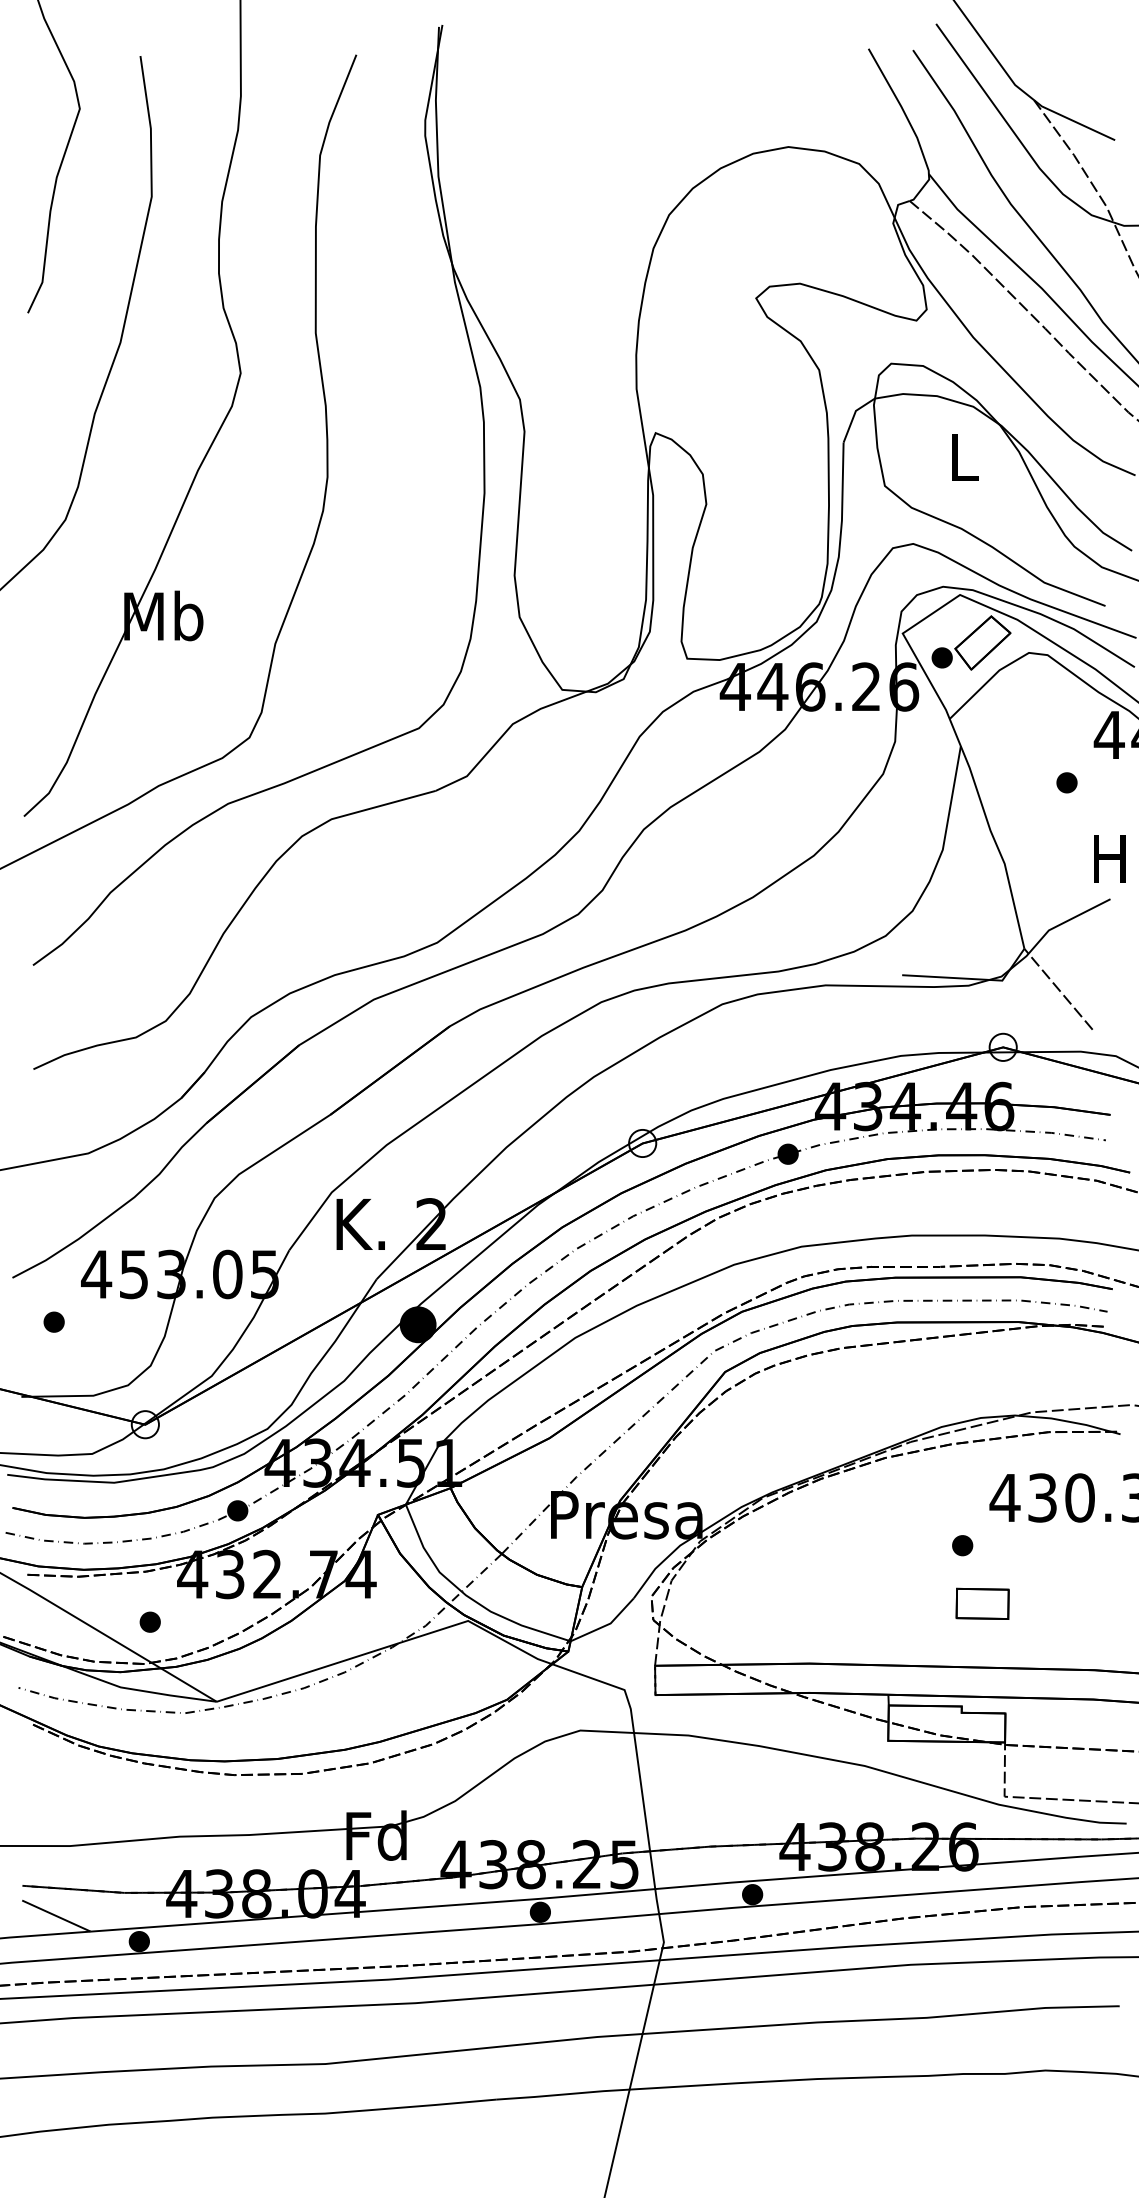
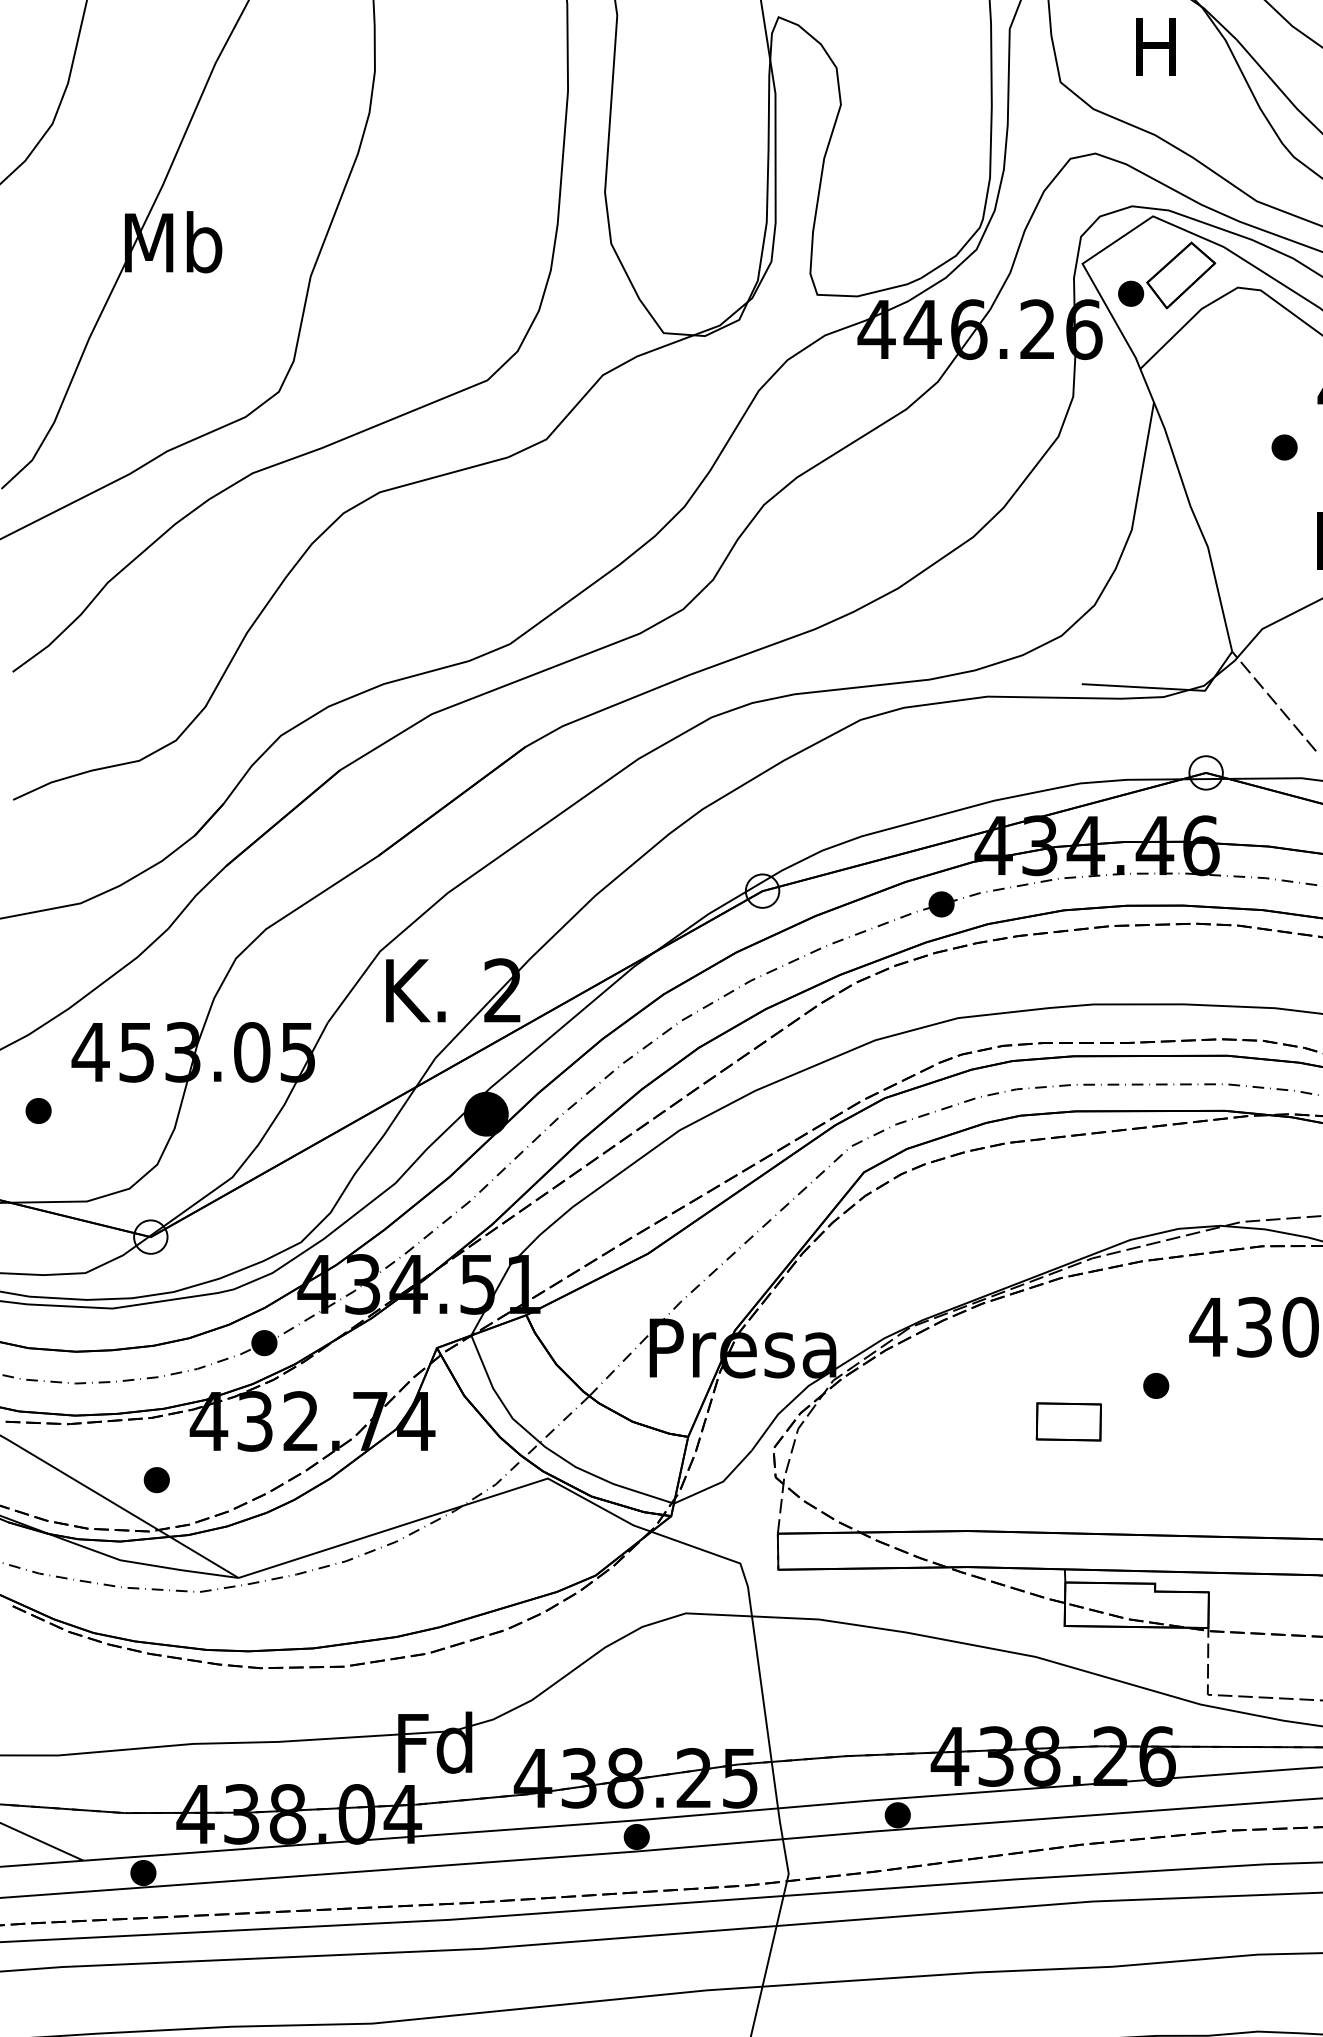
text: (962, 457) -> (1156, 47), L -> H
part: (982, 1603) -> (1068, 1421), moved

